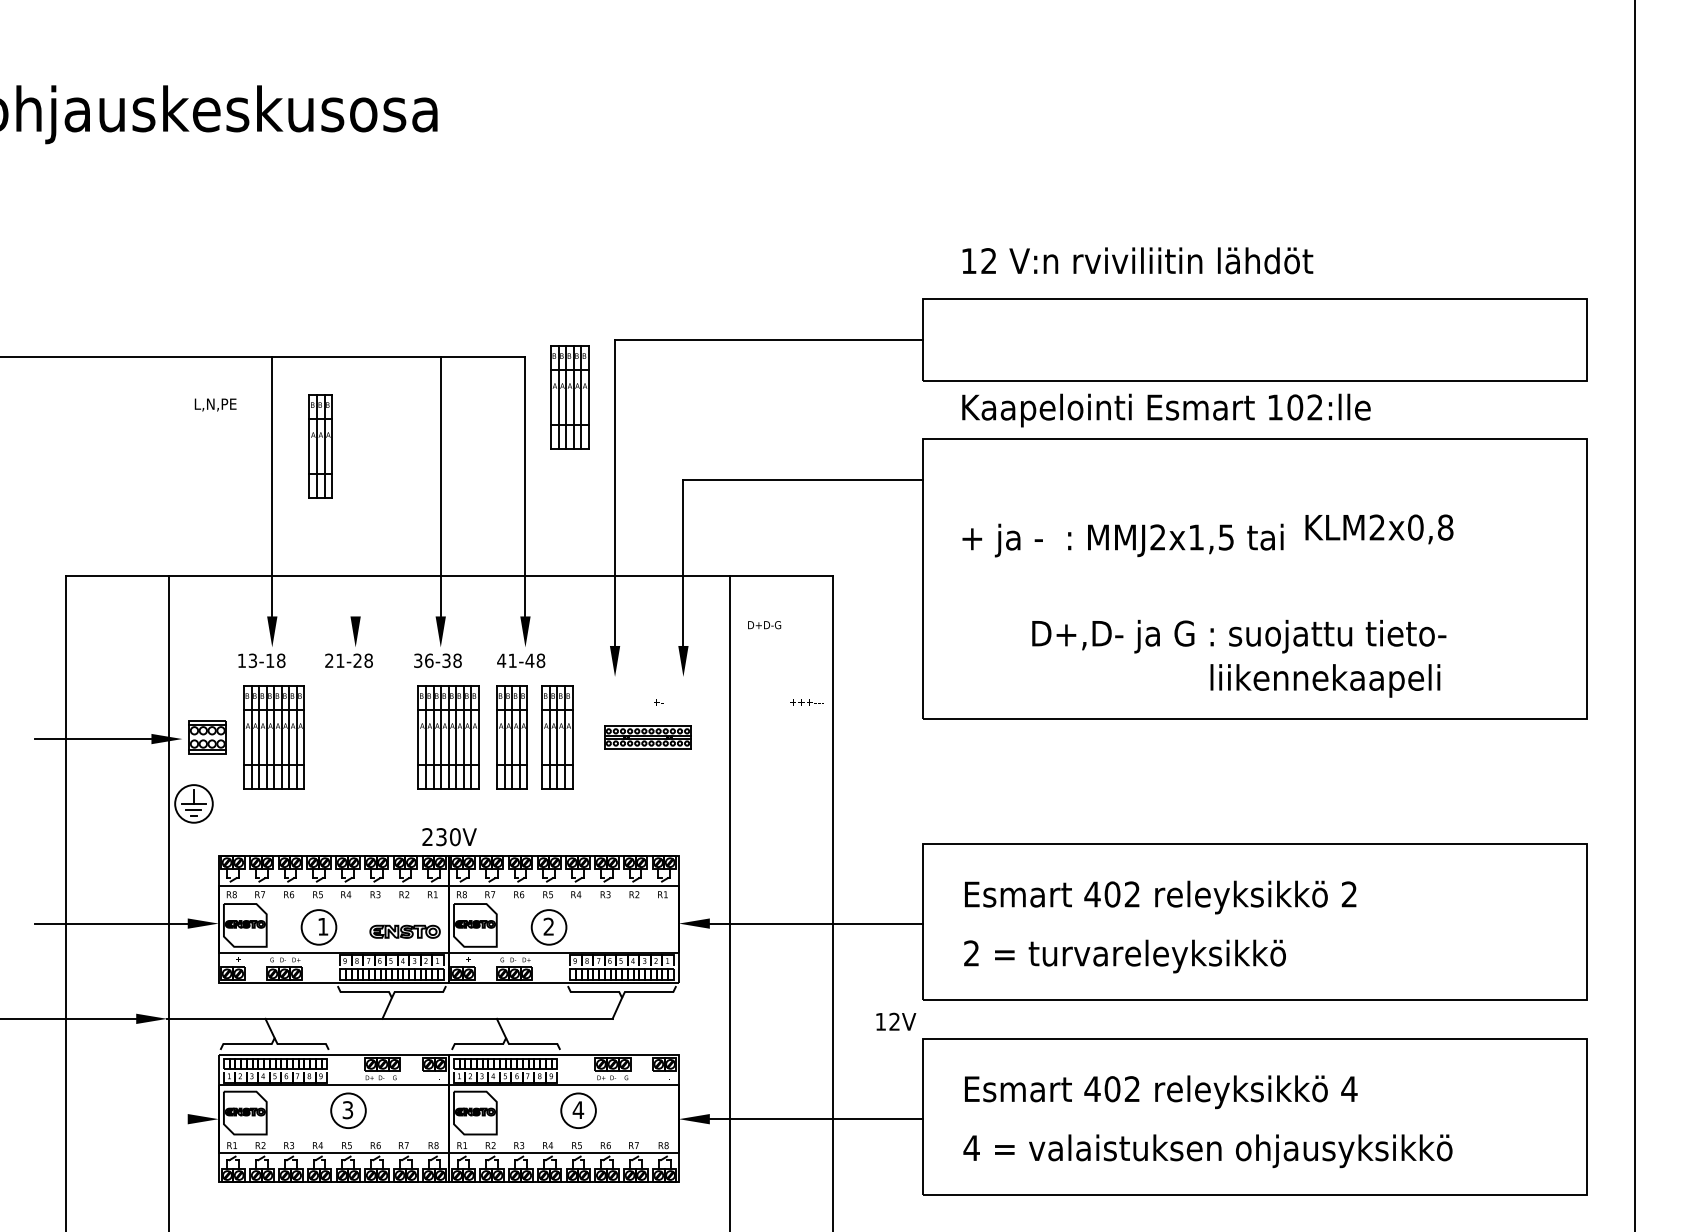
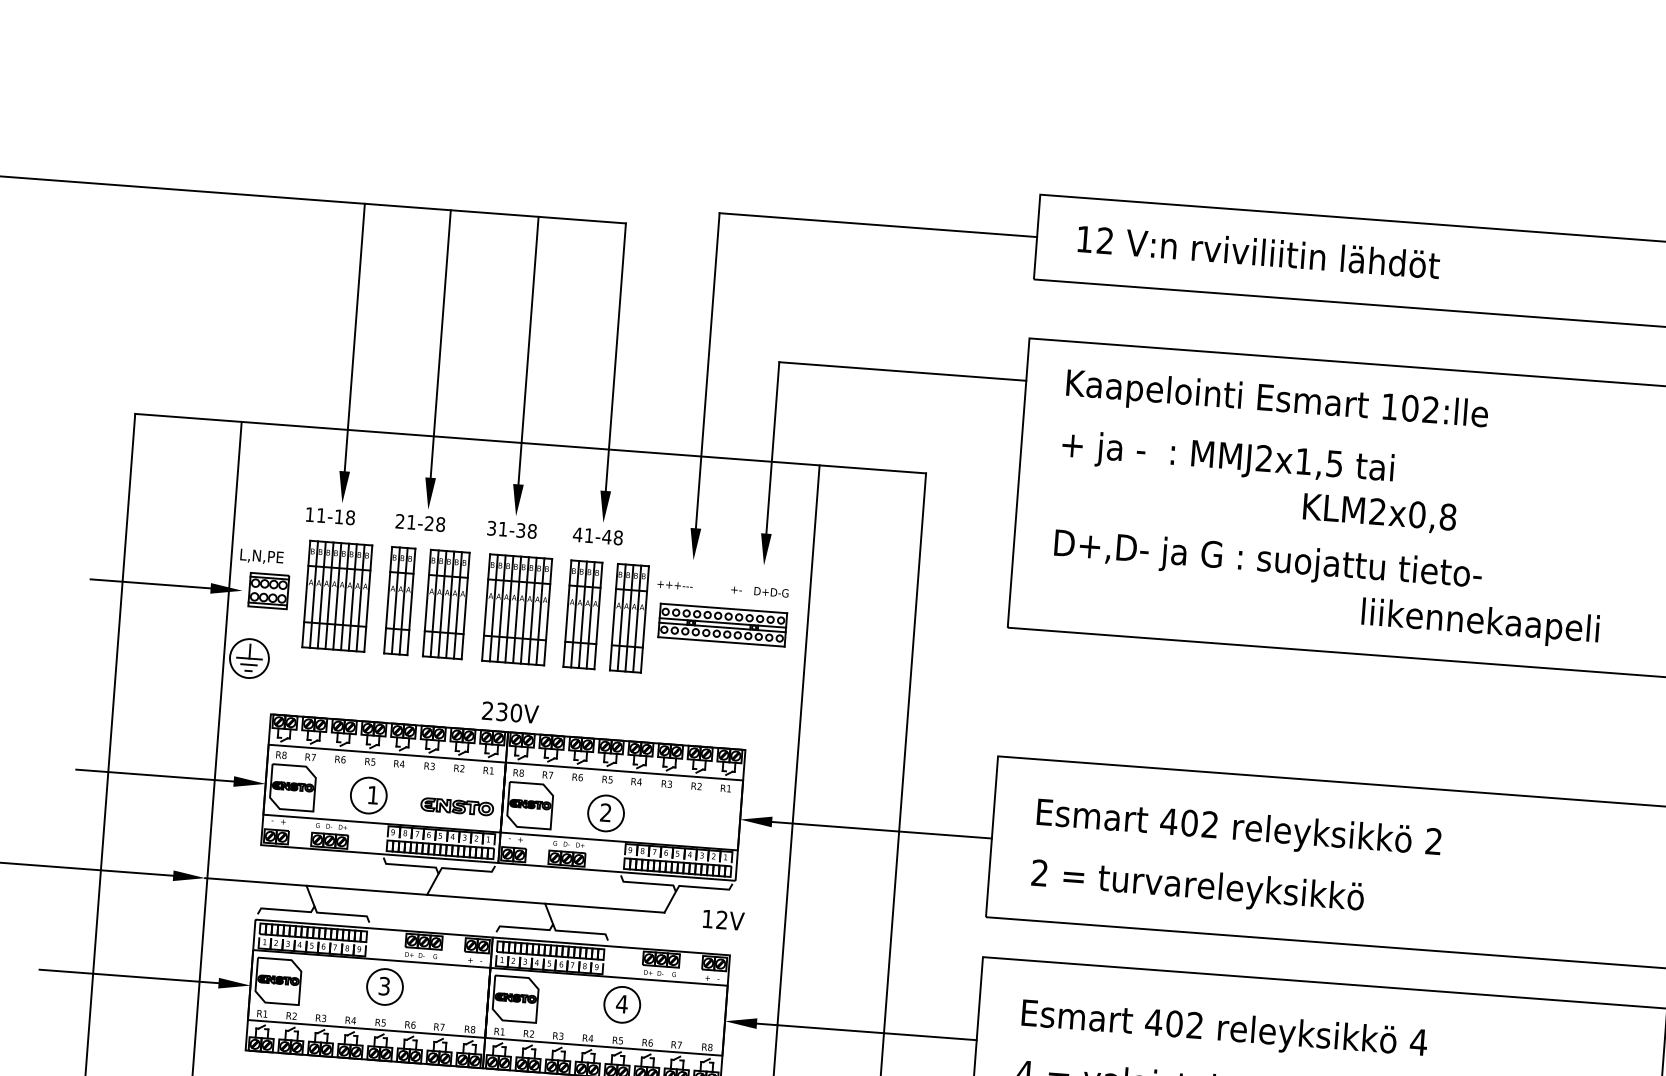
text: (1137, 260) -> (1258, 251), moved
part: (569, 397) -> (445, 604), moved
text: (215, 404) -> (261, 556), moved
text: (1166, 410) -> (1277, 401), moved
part: (320, 446) -> (399, 600), moved
line: (355, 486) -> (440, 343), added
text: (1379, 529) -> (1379, 513), moved
text: (764, 625) -> (771, 592), moved
text: (1239, 636) -> (1268, 561), moved
text: (252, 660) -> (320, 515), 13-18 -> 11-18
text: (429, 660) -> (503, 528), 36-38 -> 31-38
text: (1325, 680) -> (1480, 623), moved
text: (806, 702) -> (674, 585), moved
part: (647, 737) -> (722, 625), size x1.43
text: (896, 1021) -> (723, 919), moved
line: (100, 1119) -> (128, 976), added

